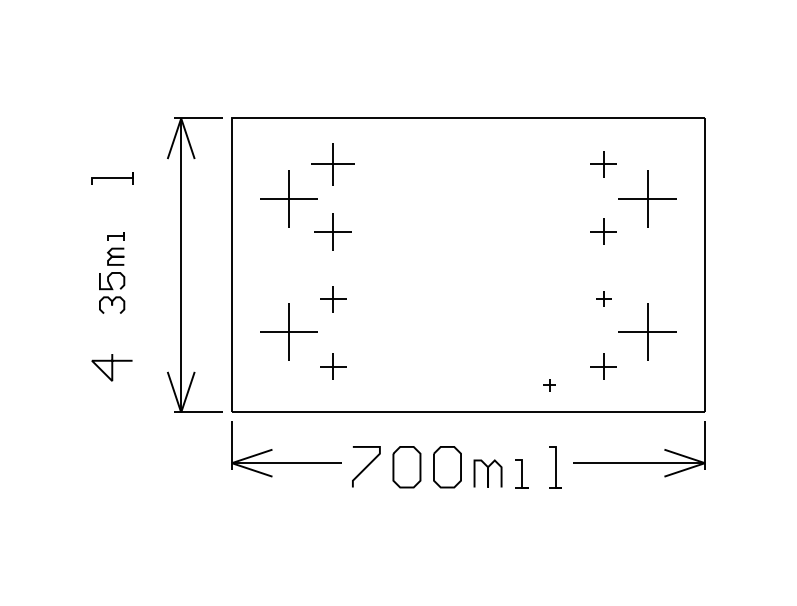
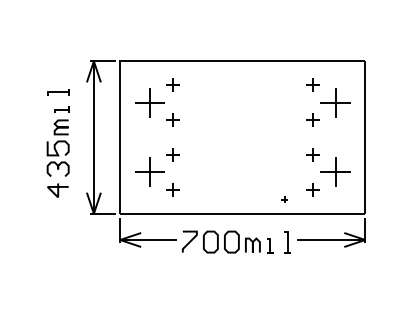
part: (332, 163) -> (172, 84), size x0.62
part: (332, 230) -> (172, 119), size x0.71
part: (110, 273) -> (57, 141), size x1.67
part: (603, 298) -> (312, 154), size x1.67

